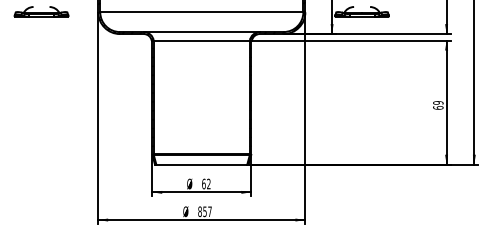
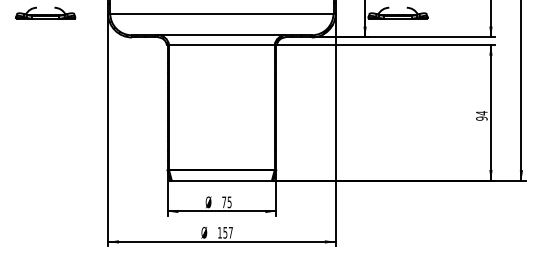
text: (438, 105) -> (481, 115), 69 -> 94
text: (206, 184) -> (226, 202), 62 -> 75
text: (199, 211) -> (219, 232), 857 -> 157

